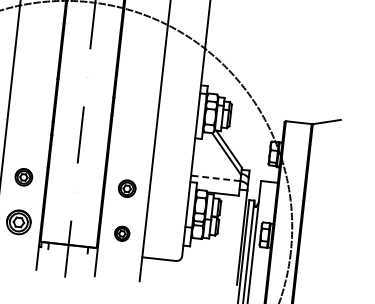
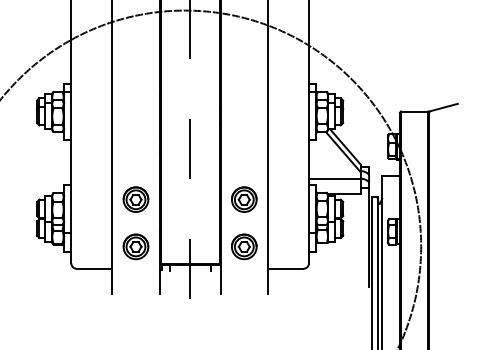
part: (23, 177) -> (135, 199), size x1.43
line: (215, 178) -> (334, 178), dashed -> solid
part: (127, 188) -> (244, 199), size x1.43
part: (122, 233) -> (244, 246), size x1.67

